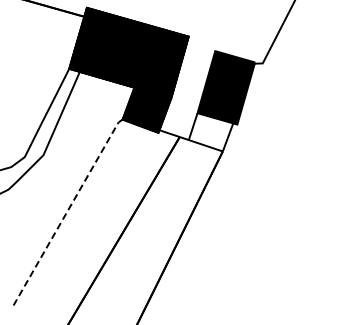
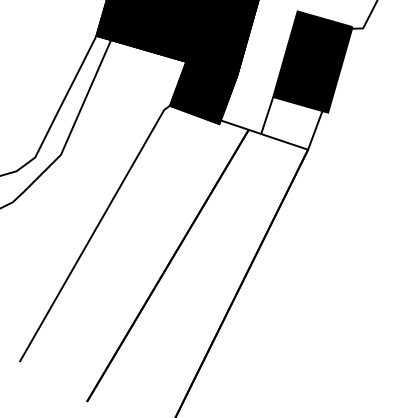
line: (67, 211) -> (94, 232), dashed -> solid

